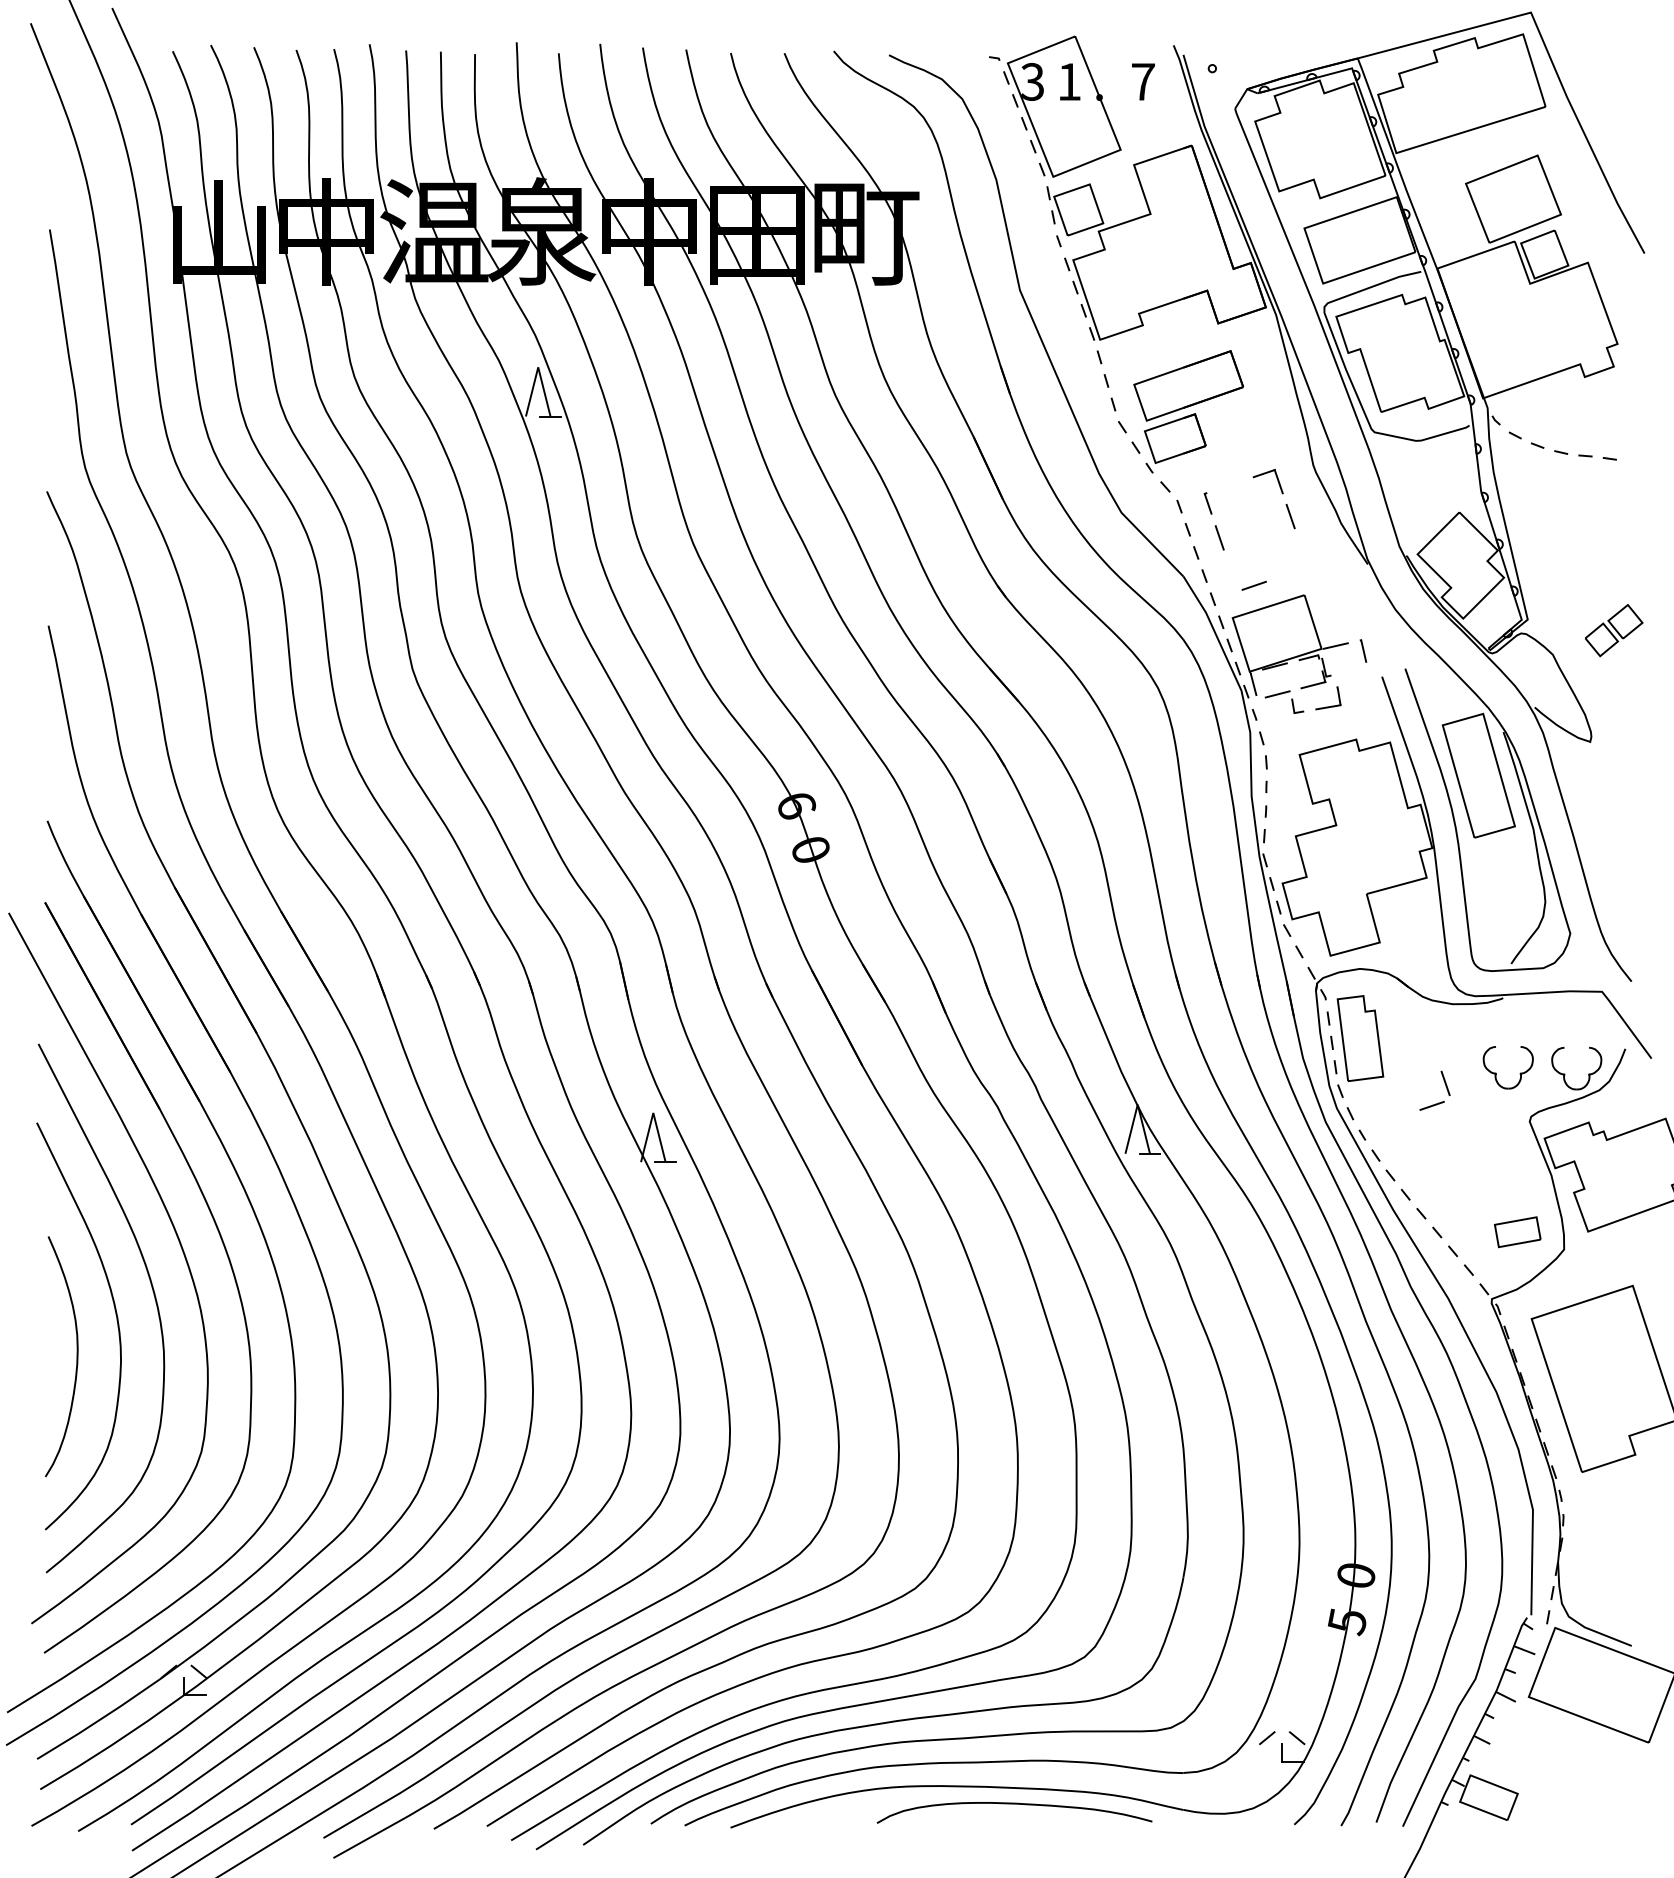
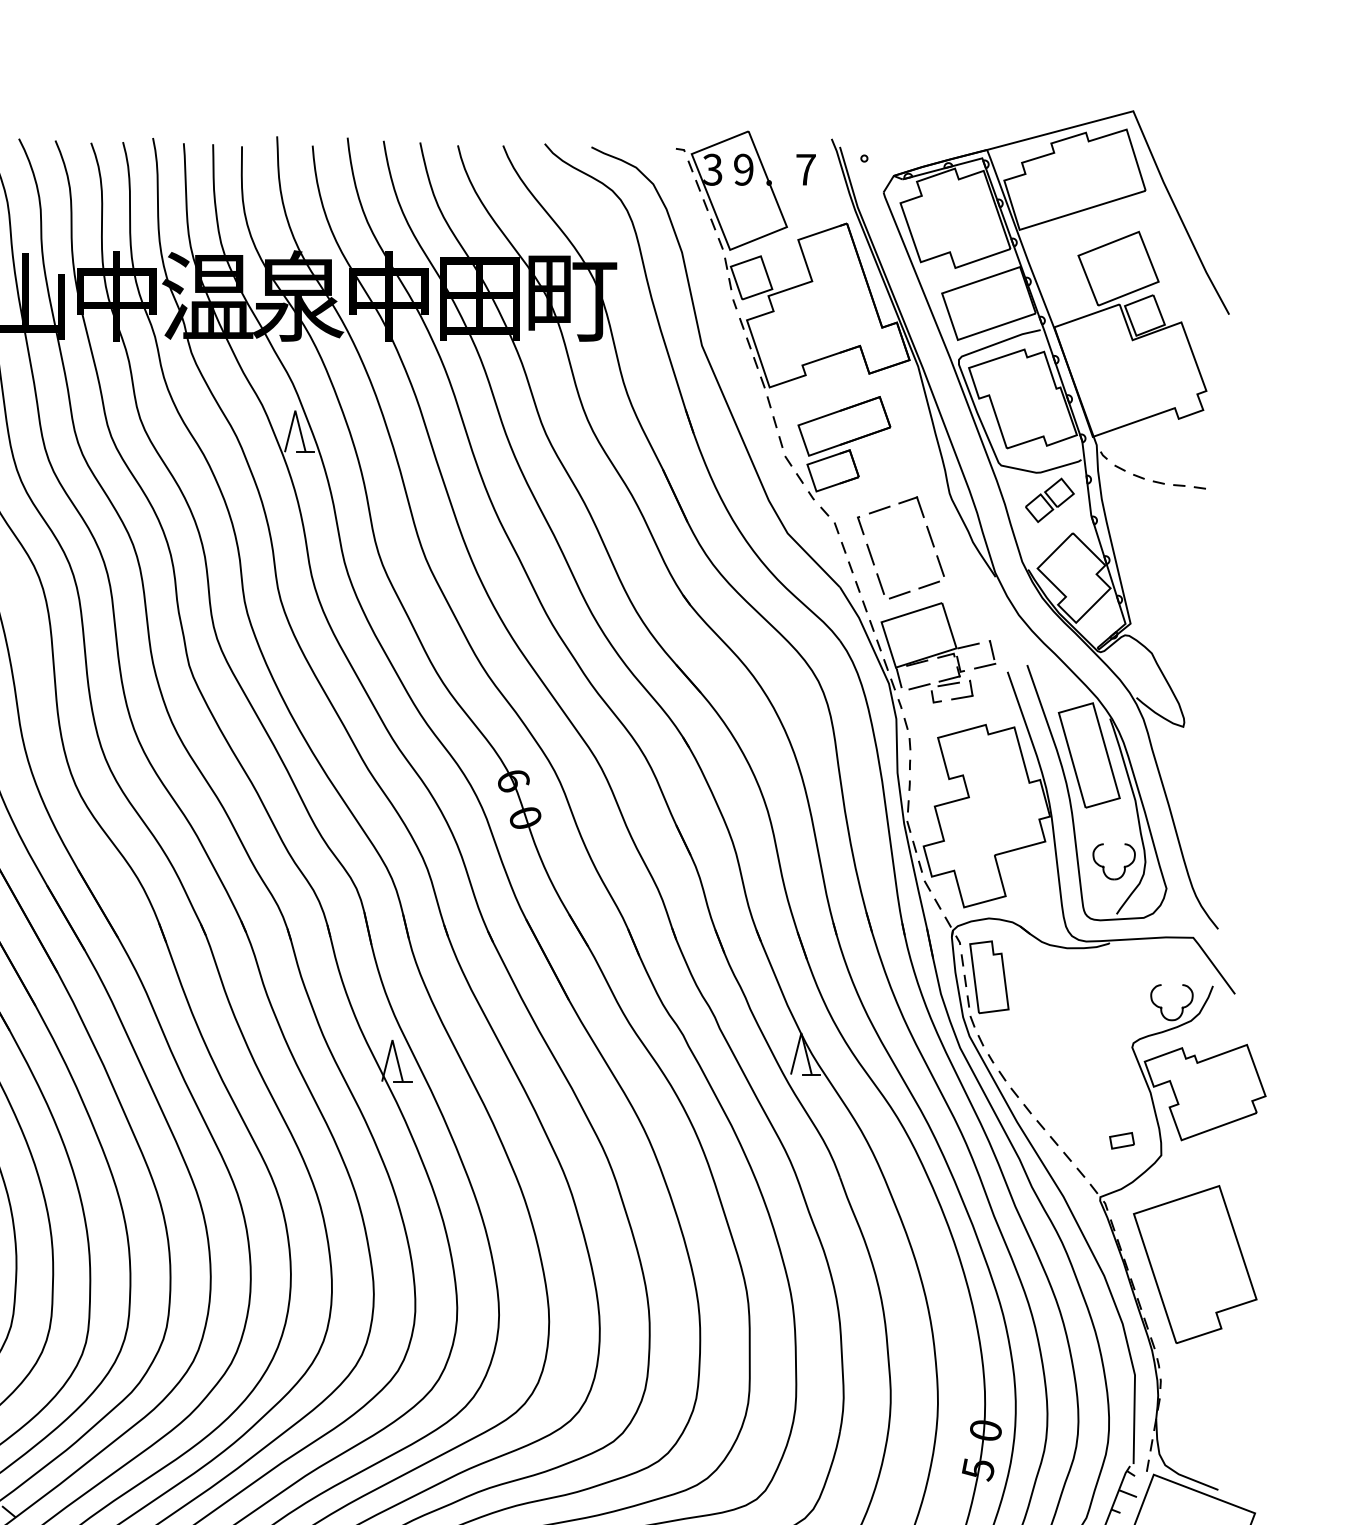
text: (1069, 81) -> (743, 169), 1 -> 9
line: (1230, 485) -> (879, 510), added
line: (1231, 572) -> (880, 583), added
part: (1614, 630) -> (1050, 500), moved
line: (1355, 669) -> (985, 665), added
line: (1312, 691) -> (948, 684), added
part: (1496, 1072) -> (1104, 865), moved
part: (1445, 1086) -> (940, 568), moved
part: (1517, 1232) -> (1121, 1140), size x0.62

